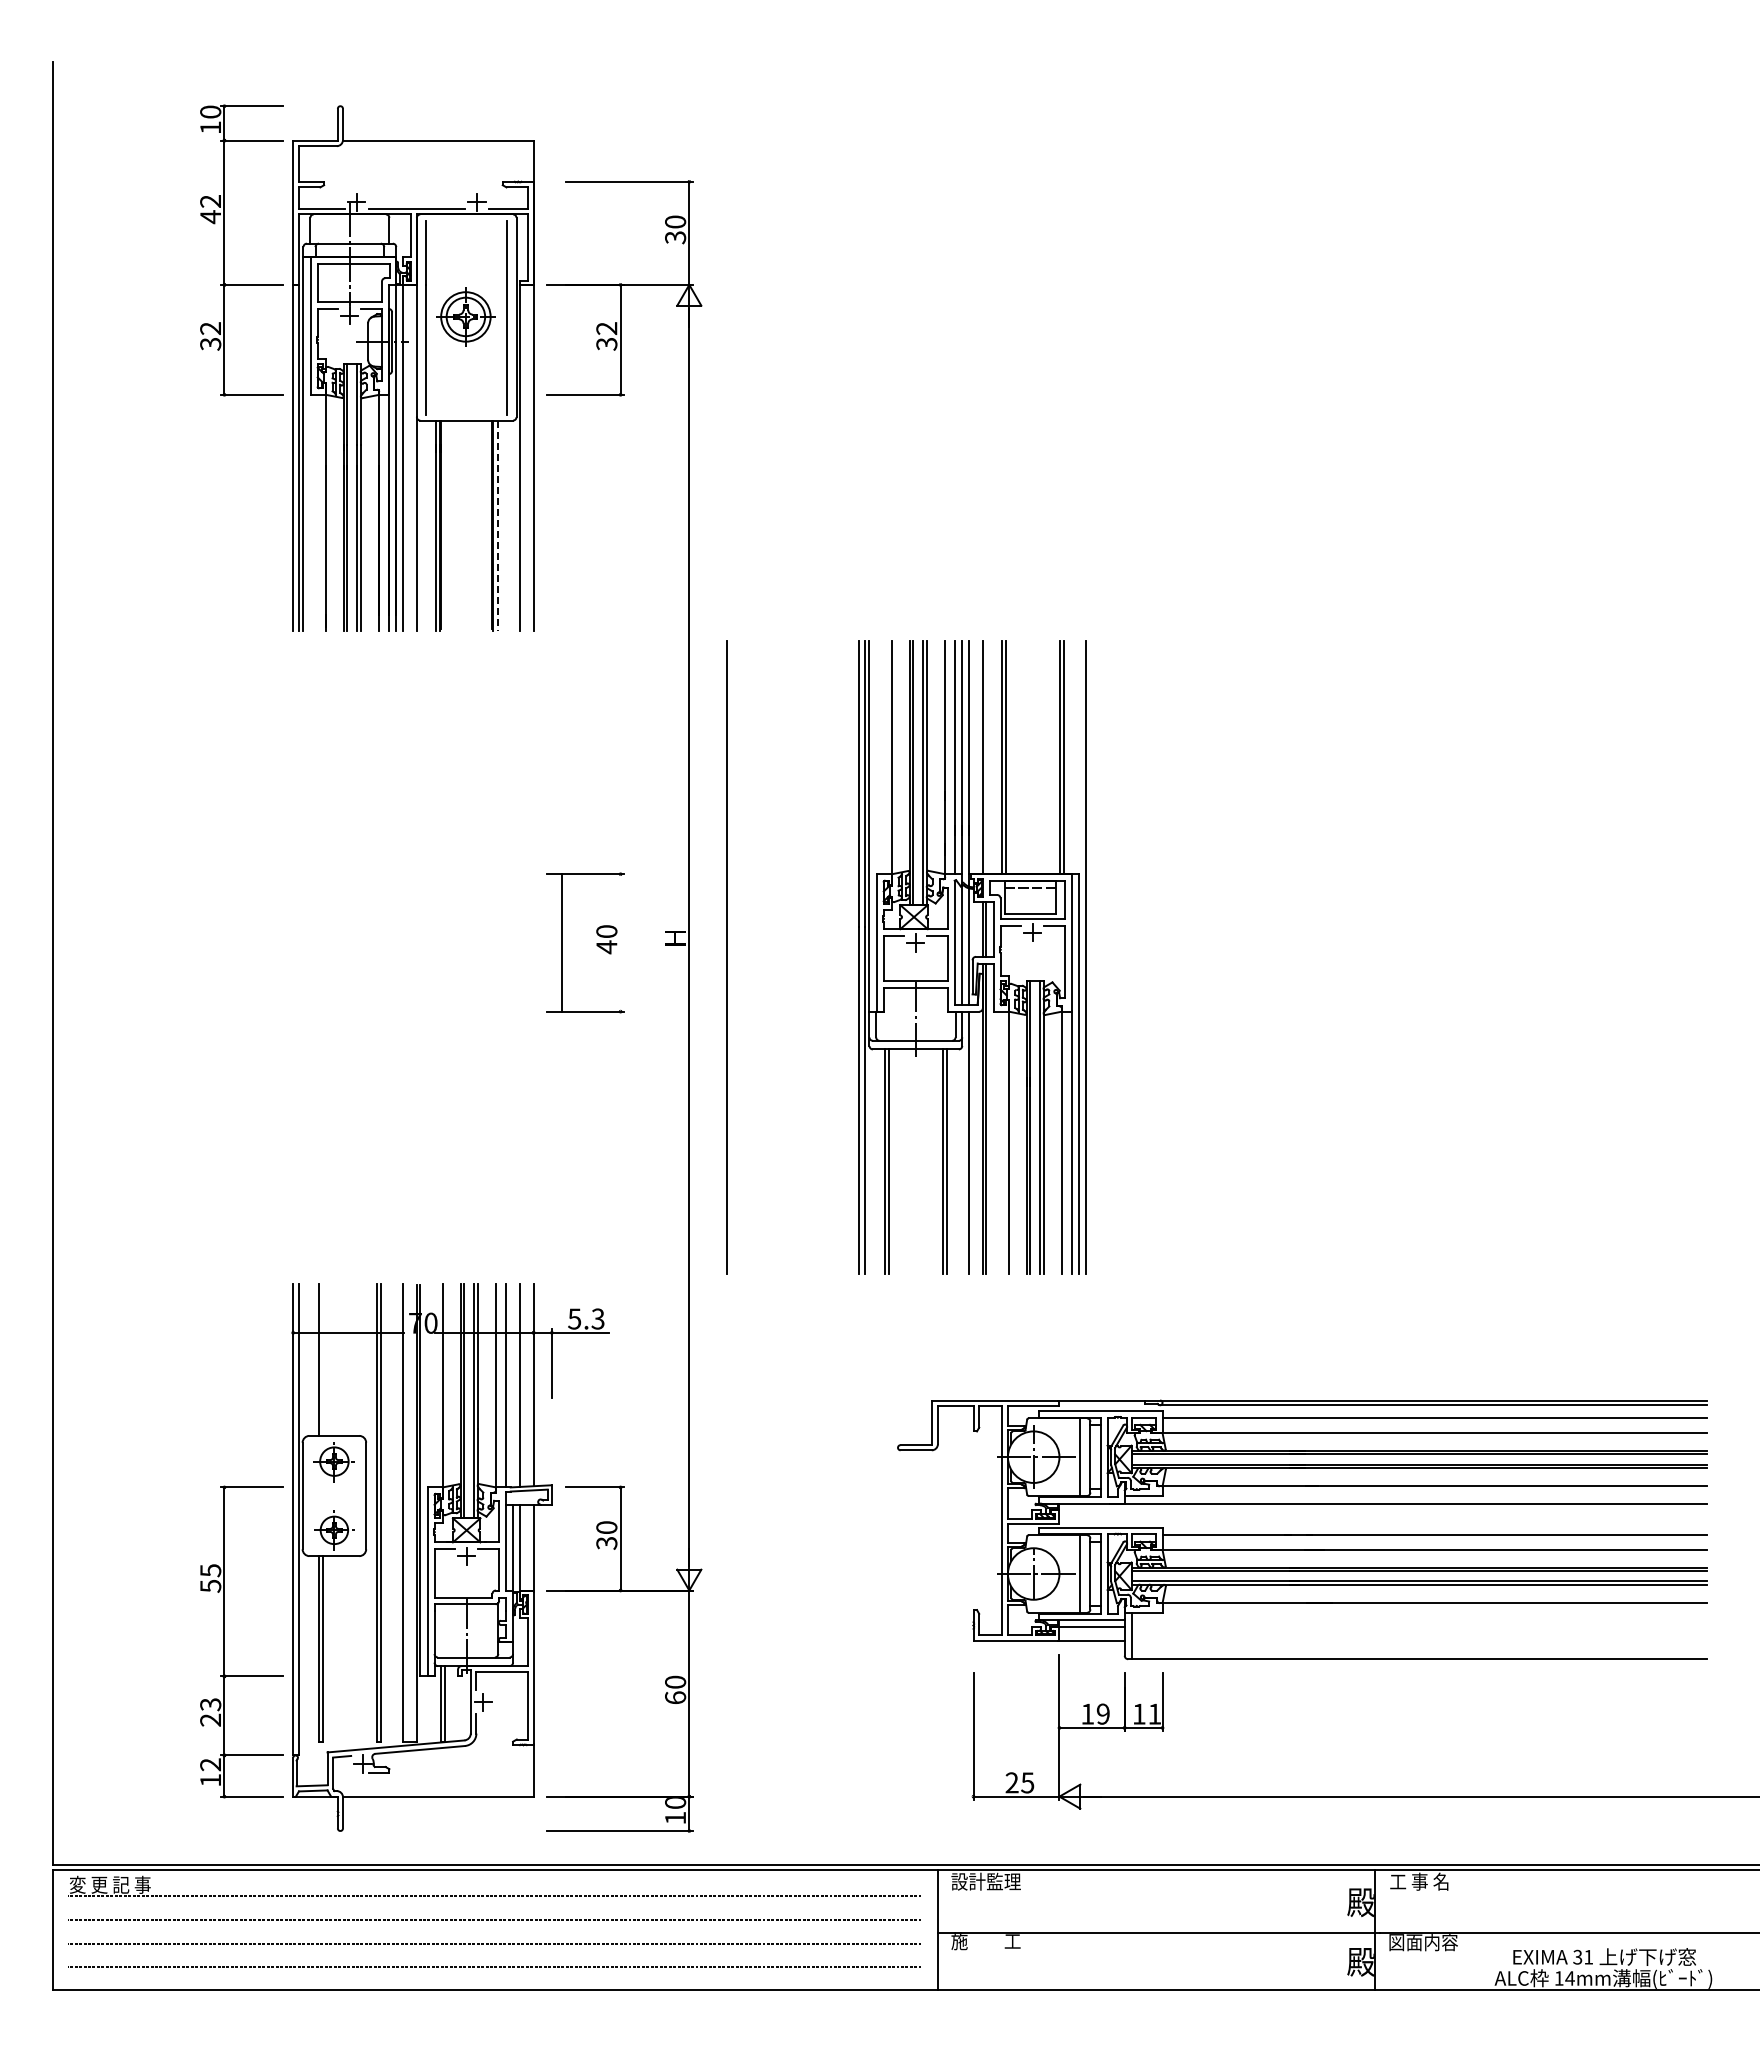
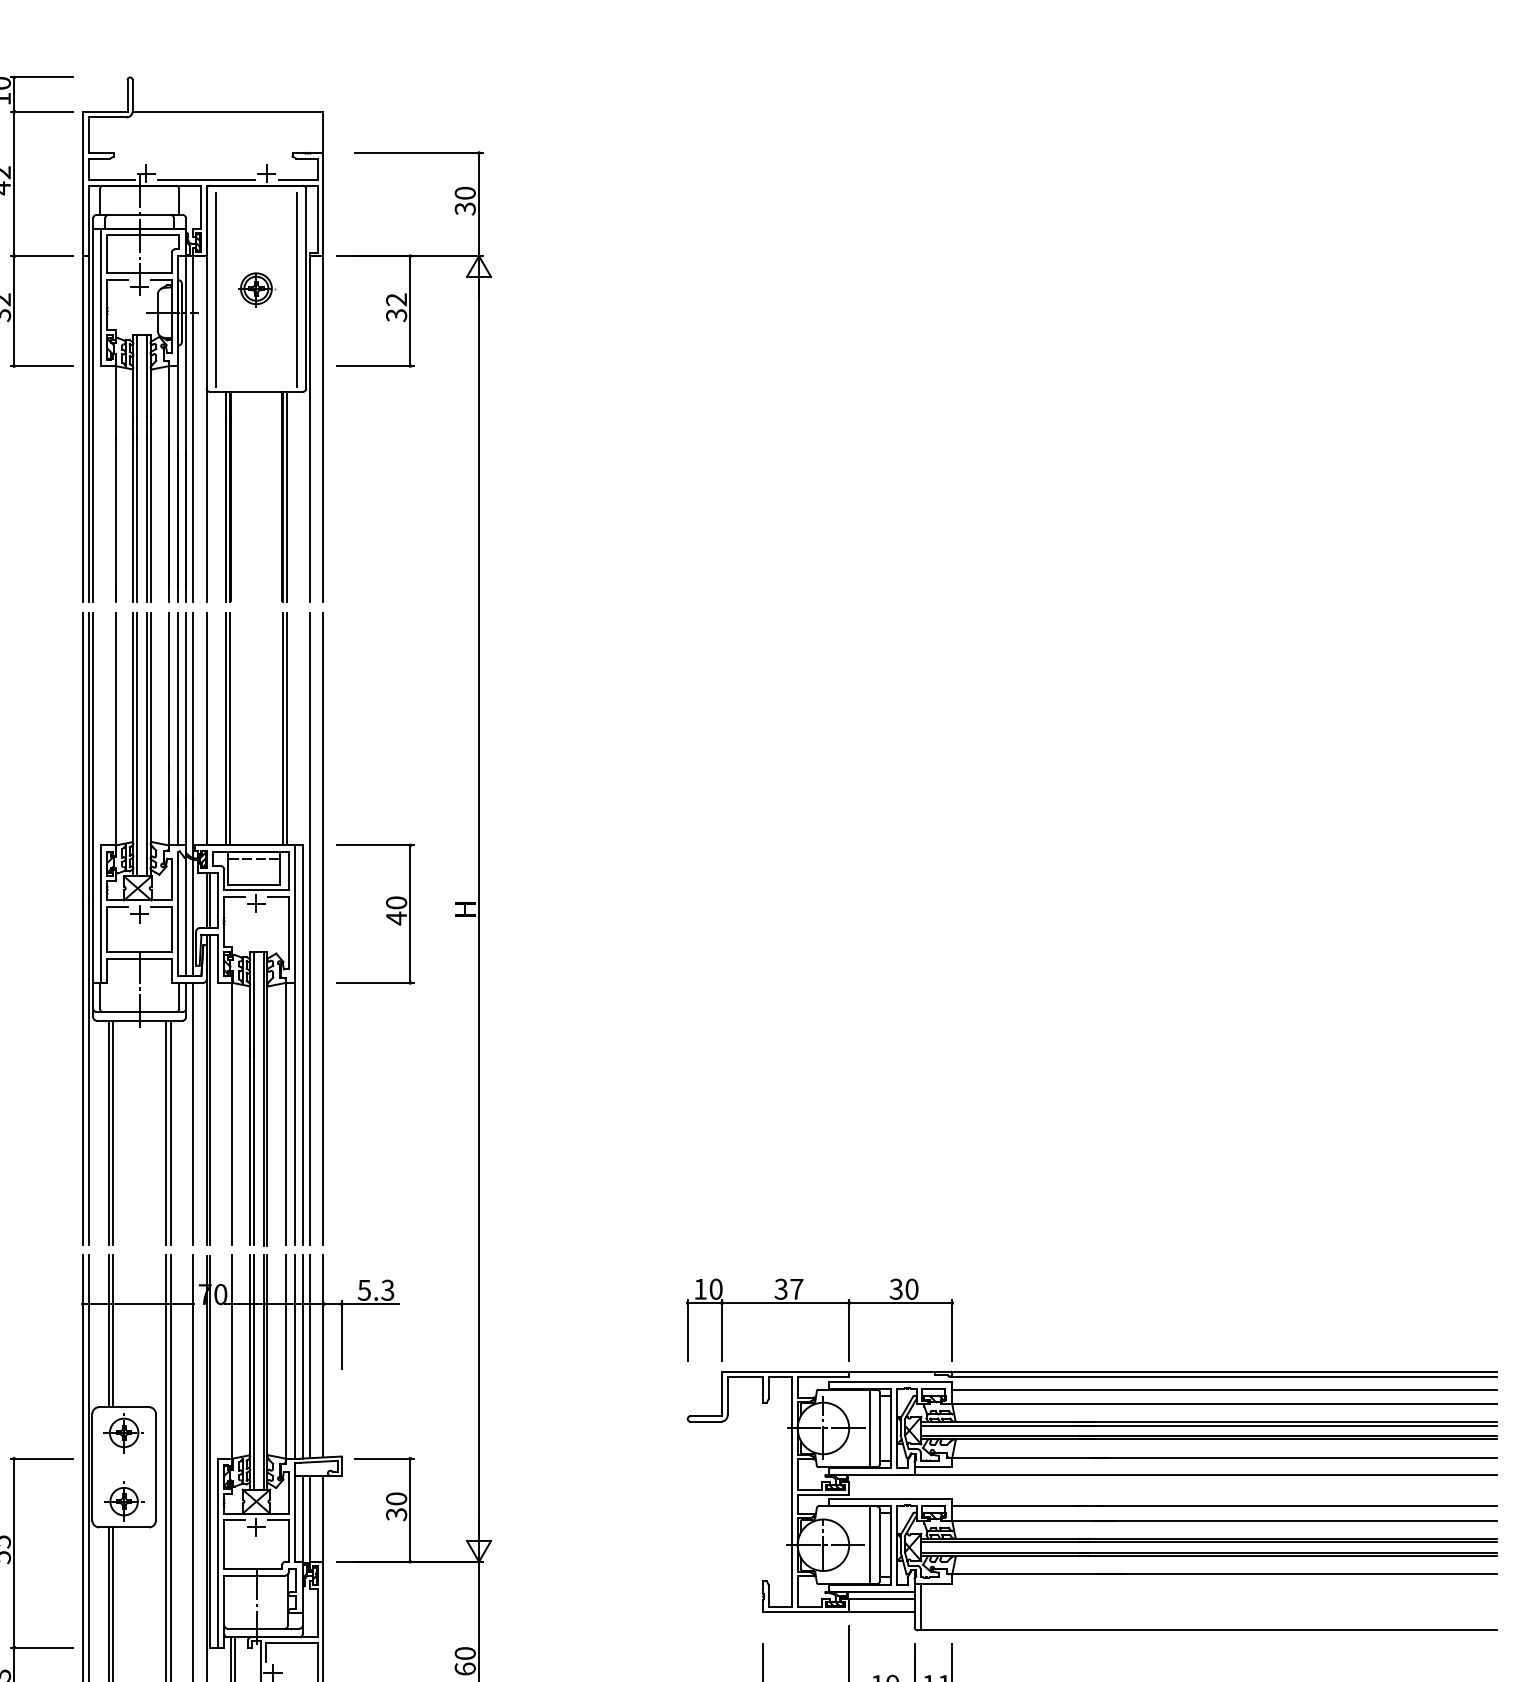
part: (467, 318) -> (257, 289), size x0.62
line: (497, 526) -> (287, 497), dashed -> solid
line: (561, 942) -> (410, 913), moved
line: (726, 957) -> (323, 928), moved
part: (972, 957) -> (196, 928), moved
part: (1030, 1332) -> (820, 1303), added
line: (323, 1359) -> (113, 1330), added
line: (513, 1385) -> (303, 1356), added

